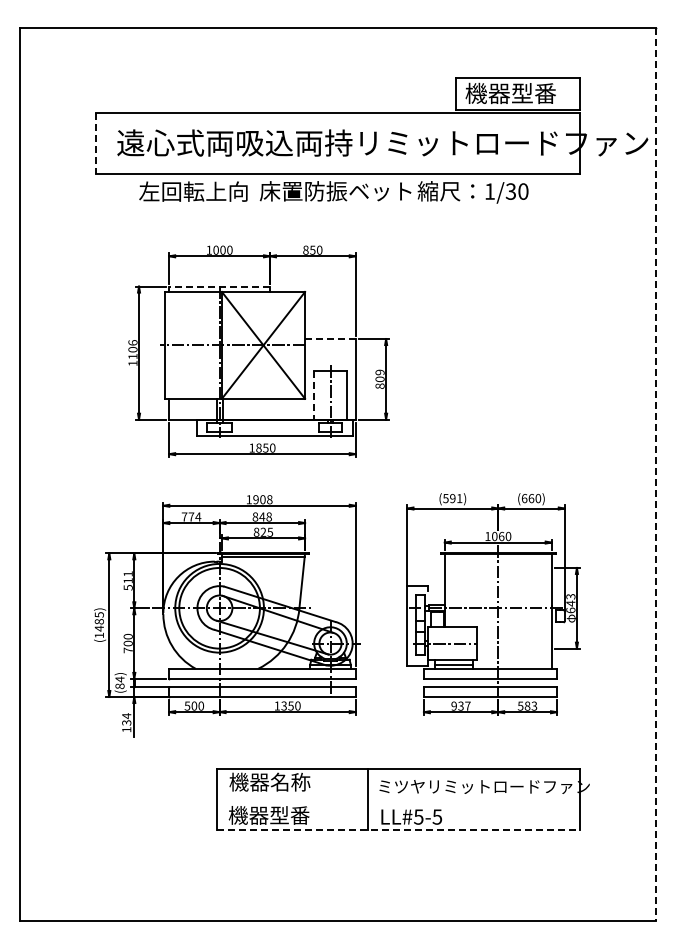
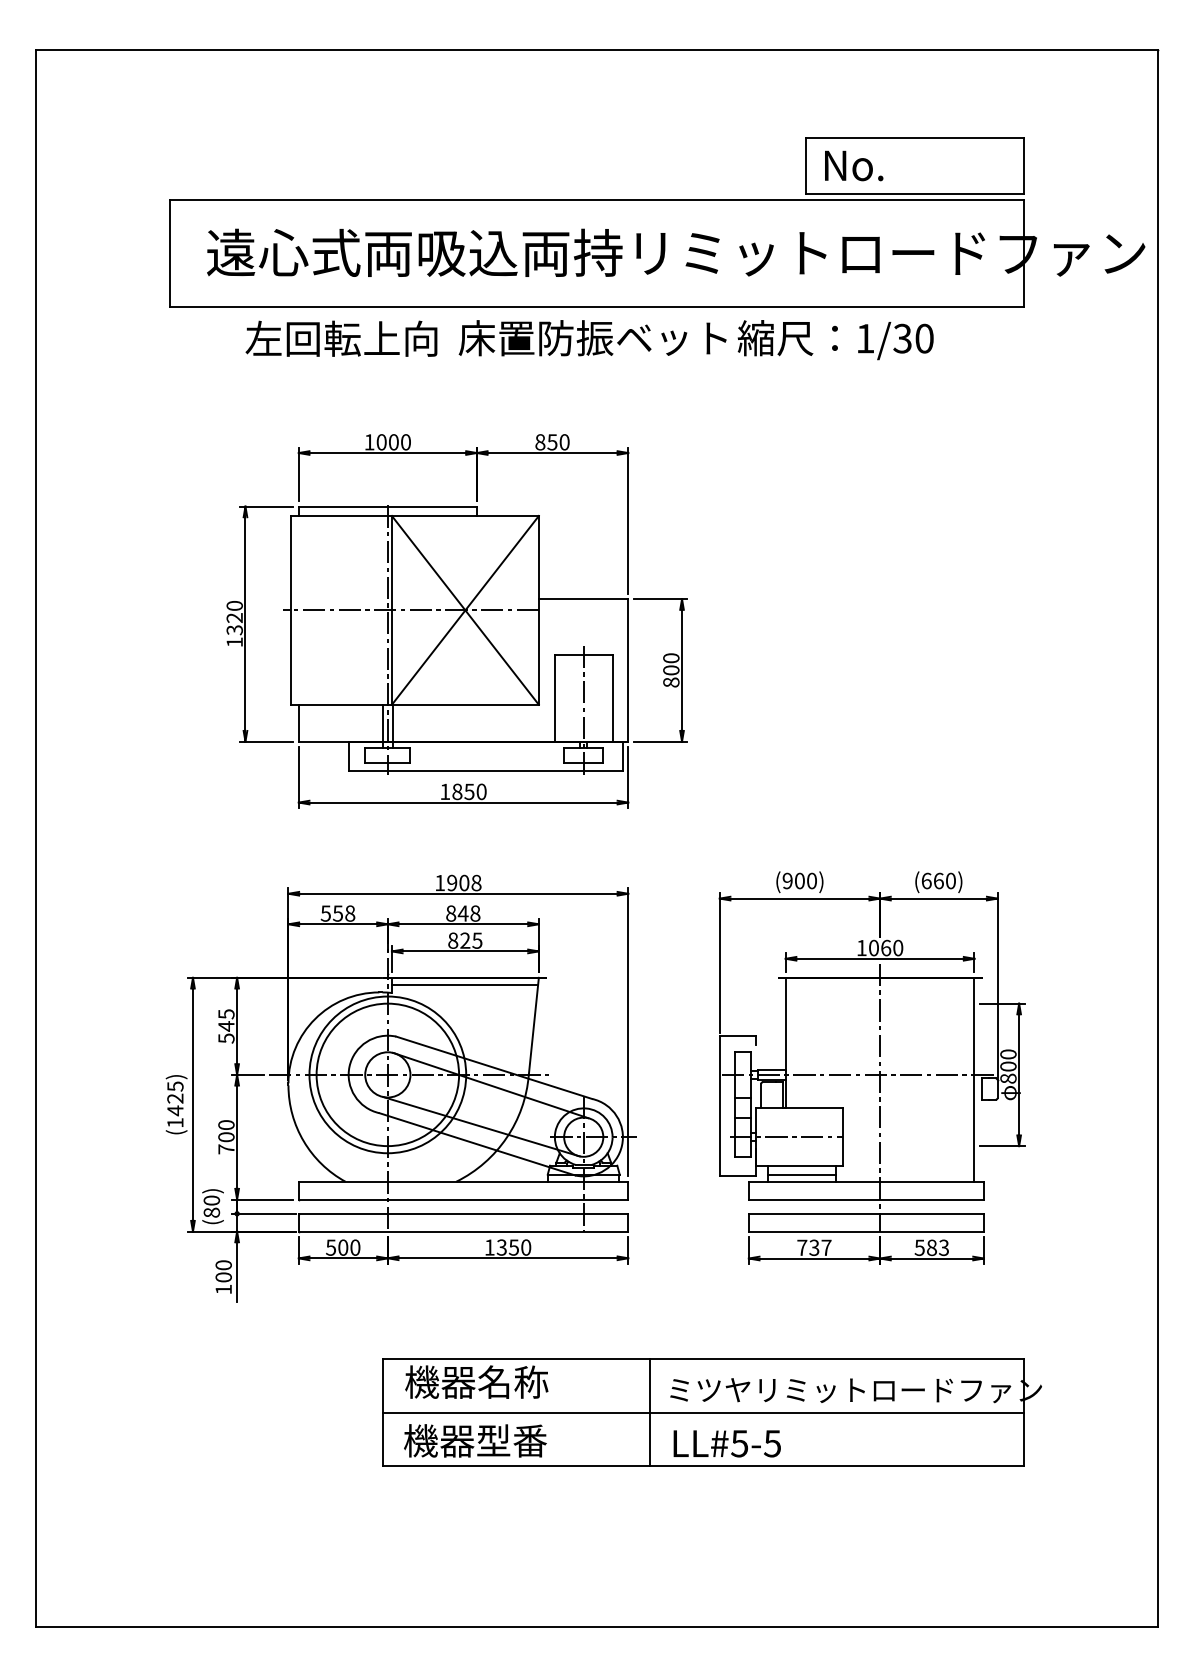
text: (510, 93) -> (901, 165), 機器型番 -> No.
line: (96, 144) -> (170, 255), dashed -> solid
line: (219, 286) -> (387, 506), dashed -> solid
line: (329, 339) -> (581, 599), dashed -> solid
text: (132, 349) -> (233, 617), 1106 -> 1320
text: (379, 372) -> (670, 658), 809 -> 800
line: (314, 395) -> (555, 698), dashed -> solid
line: (655, 474) -> (1157, 838), dashed -> solid
text: (452, 498) -> (799, 880), (591) -> (900)
text: (191, 516) -> (338, 912), 774 -> 558
text: (127, 577) -> (225, 1020), 511 -> 545
text: (570, 603) -> (1007, 1066), 643 -> 800
text: (98, 621) -> (173, 1098), (1485) -> (1425)
text: (119, 679) -> (210, 1200), (84) -> (80)
text: (453, 705) -> (801, 1246), 937 -> 737
text: (126, 719) -> (223, 1271), 134 -> 100
line: (398, 799) -> (703, 1412), added
line: (398, 829) -> (703, 1465), dashed -> solid

